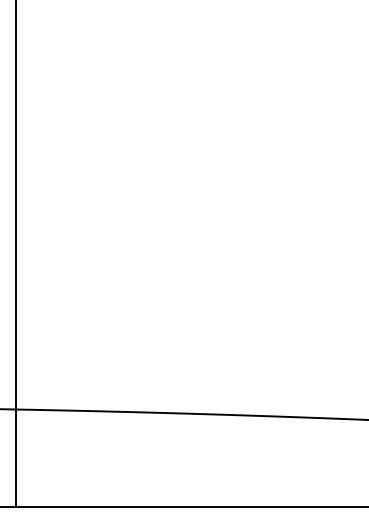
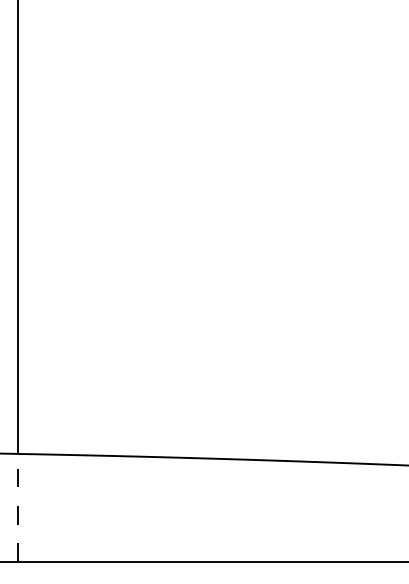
line: (15, 457) -> (17, 507), solid -> dashed

